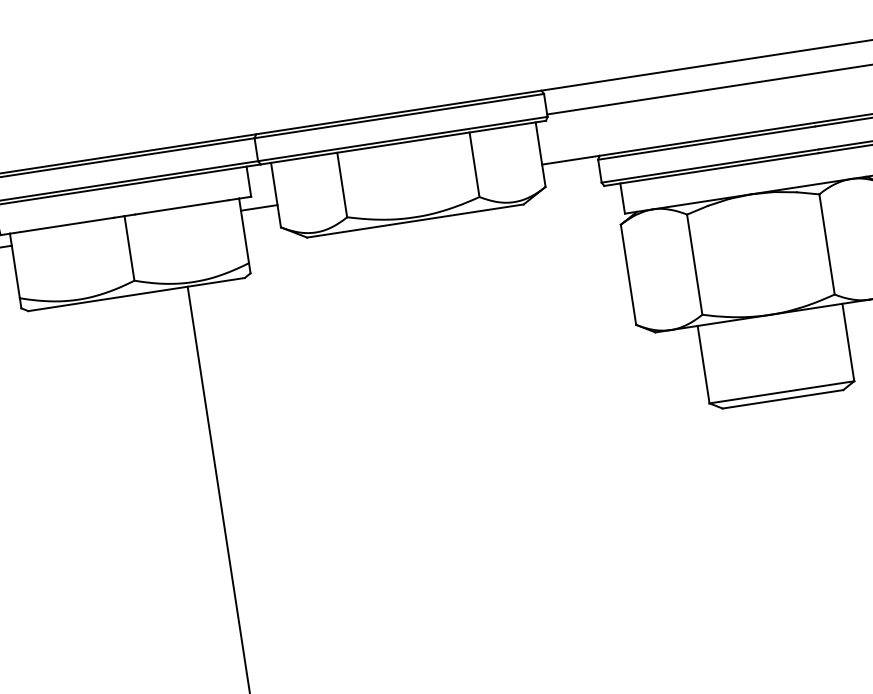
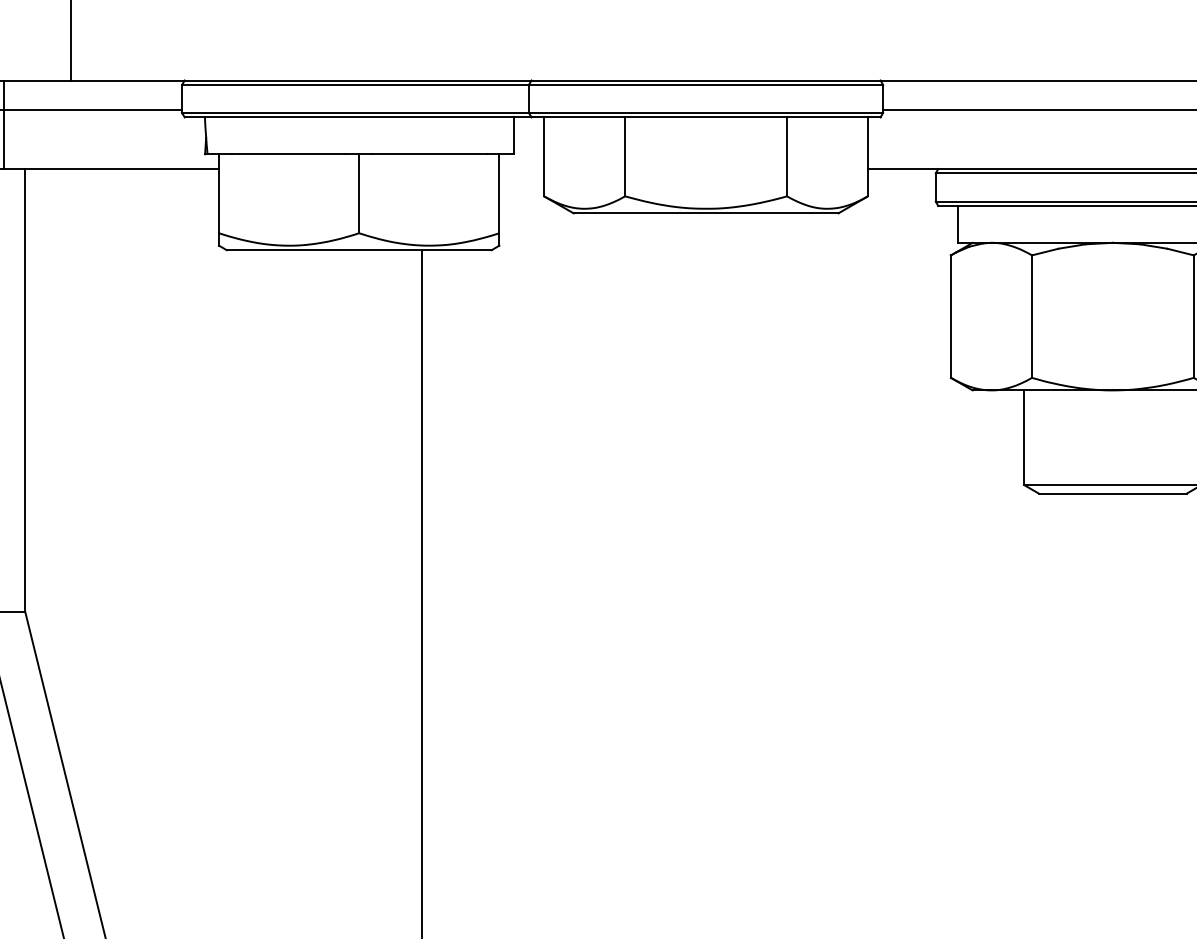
line: (259, 208) -> (521, 169), removed

